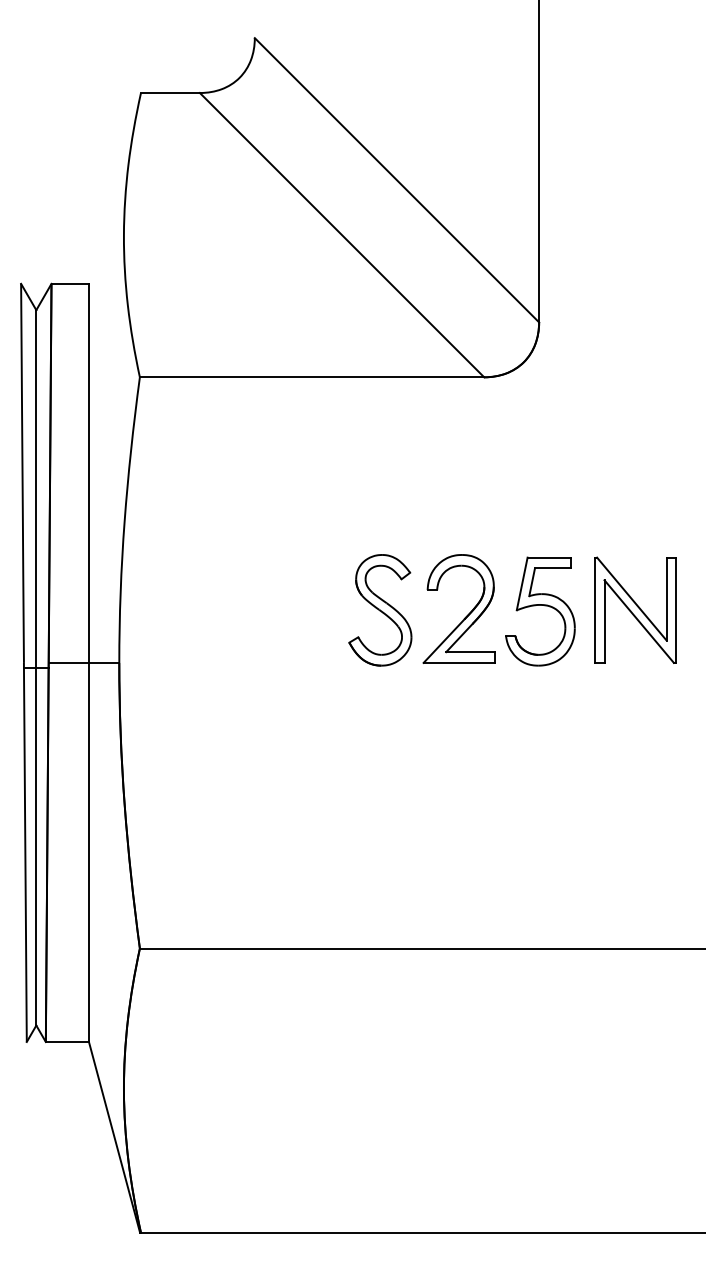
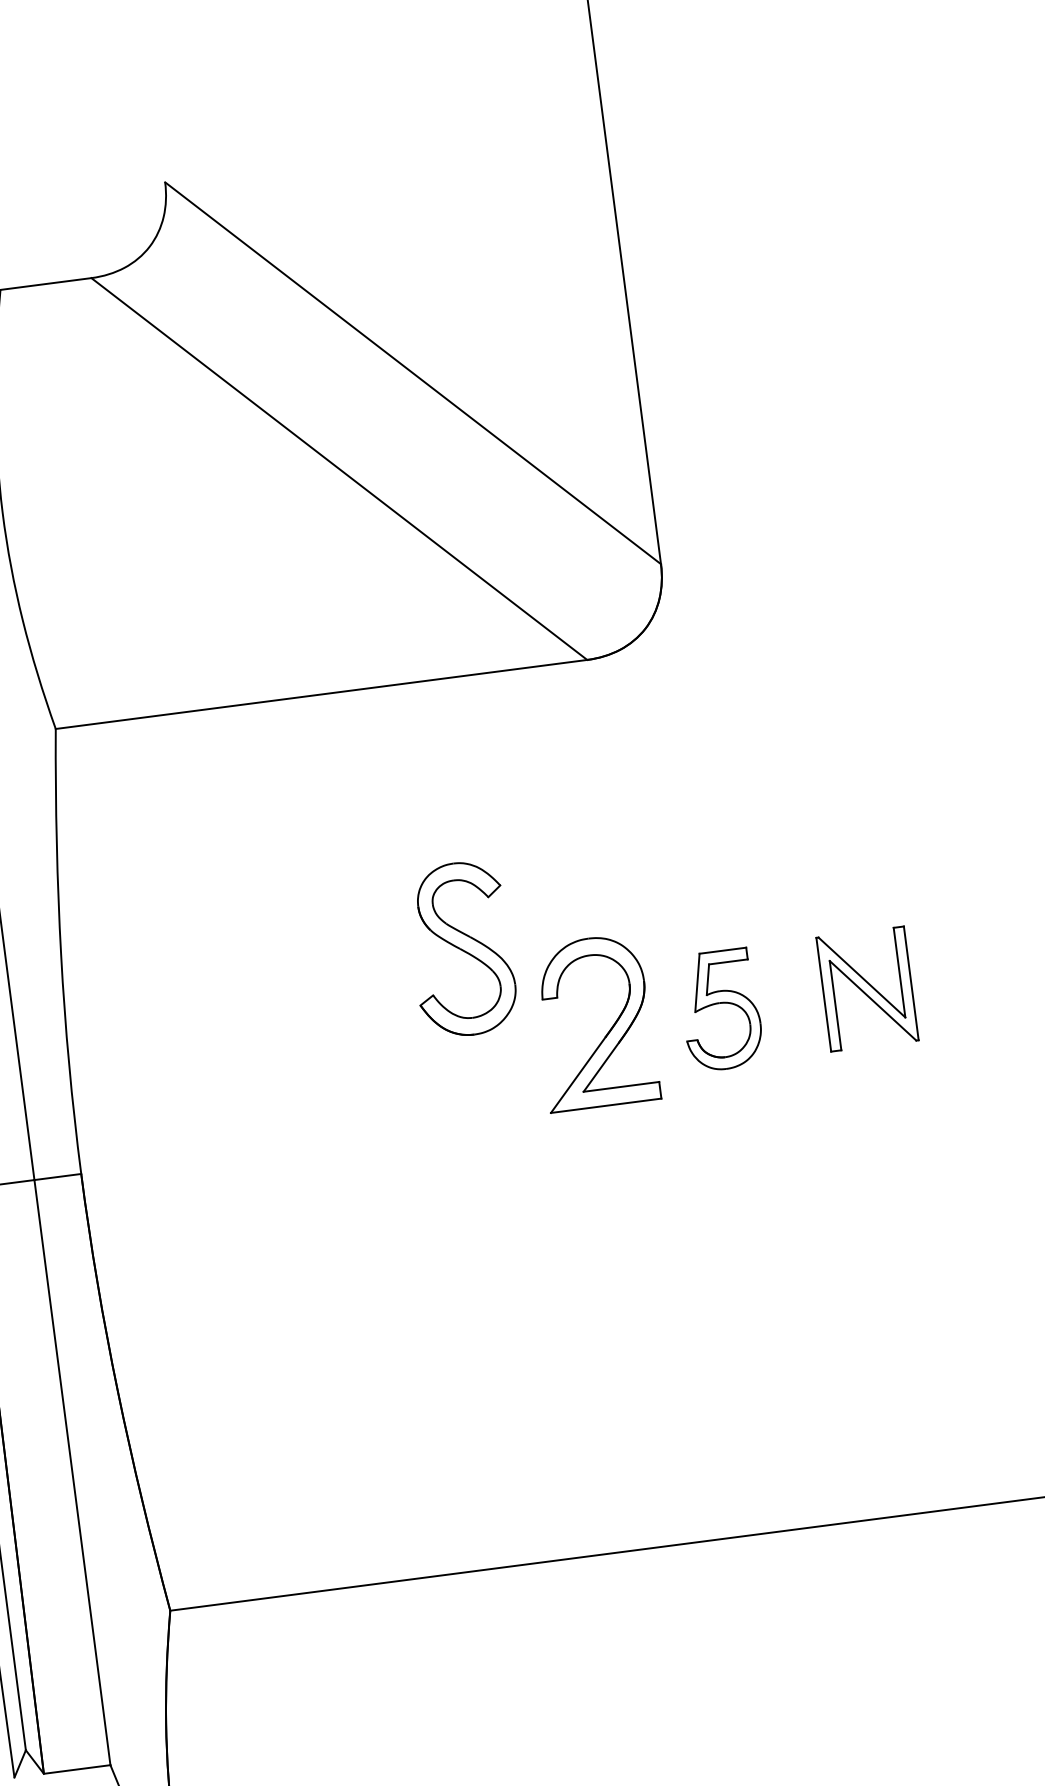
part: (635, 609) -> (867, 988), size x0.7
part: (380, 610) -> (462, 949), moved
part: (540, 611) -> (721, 1010), size x0.7

